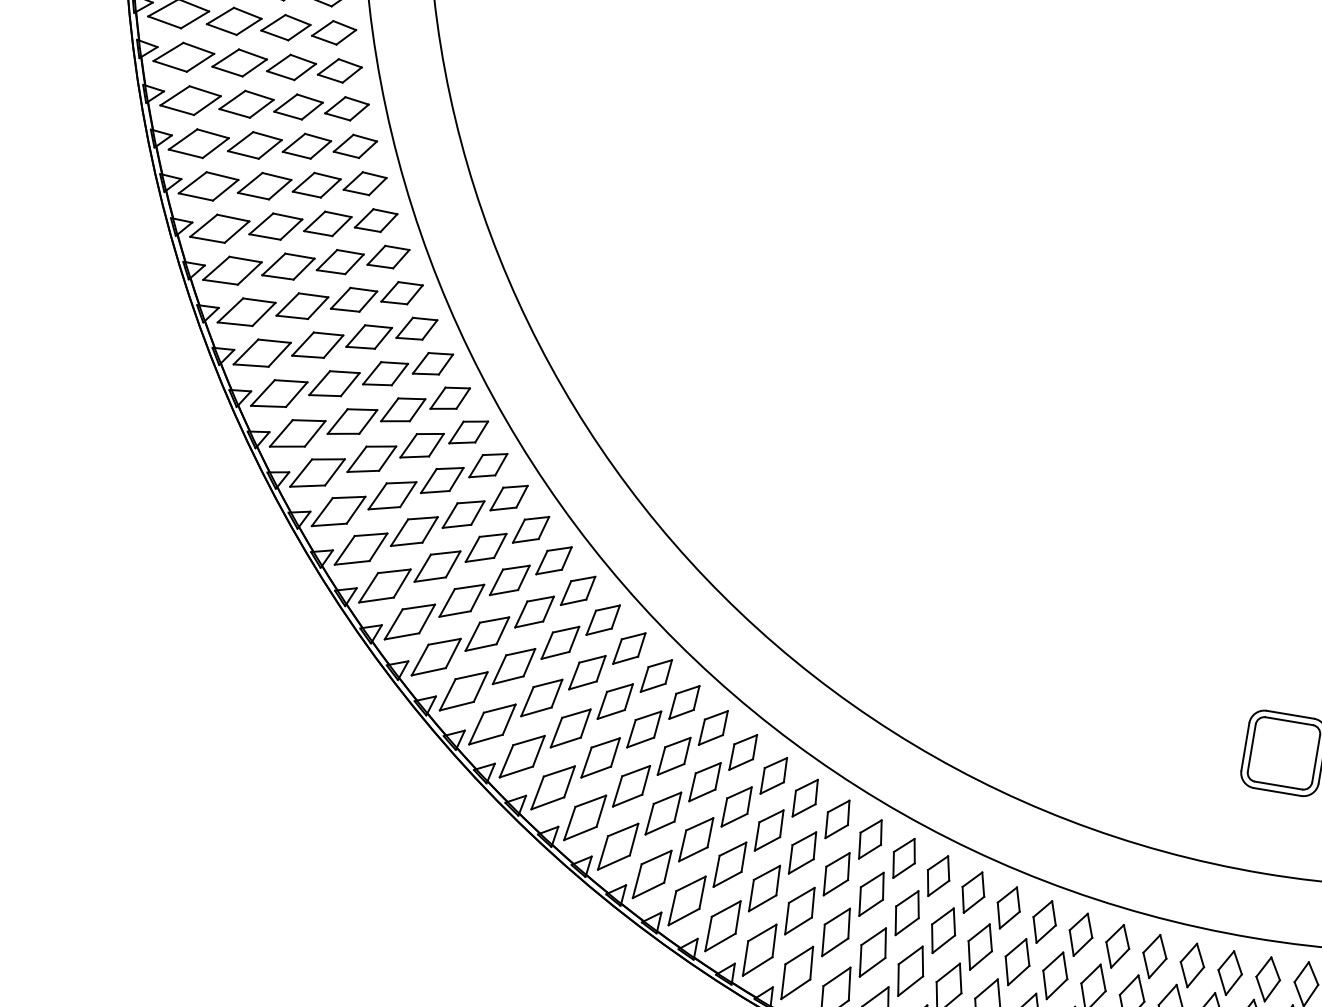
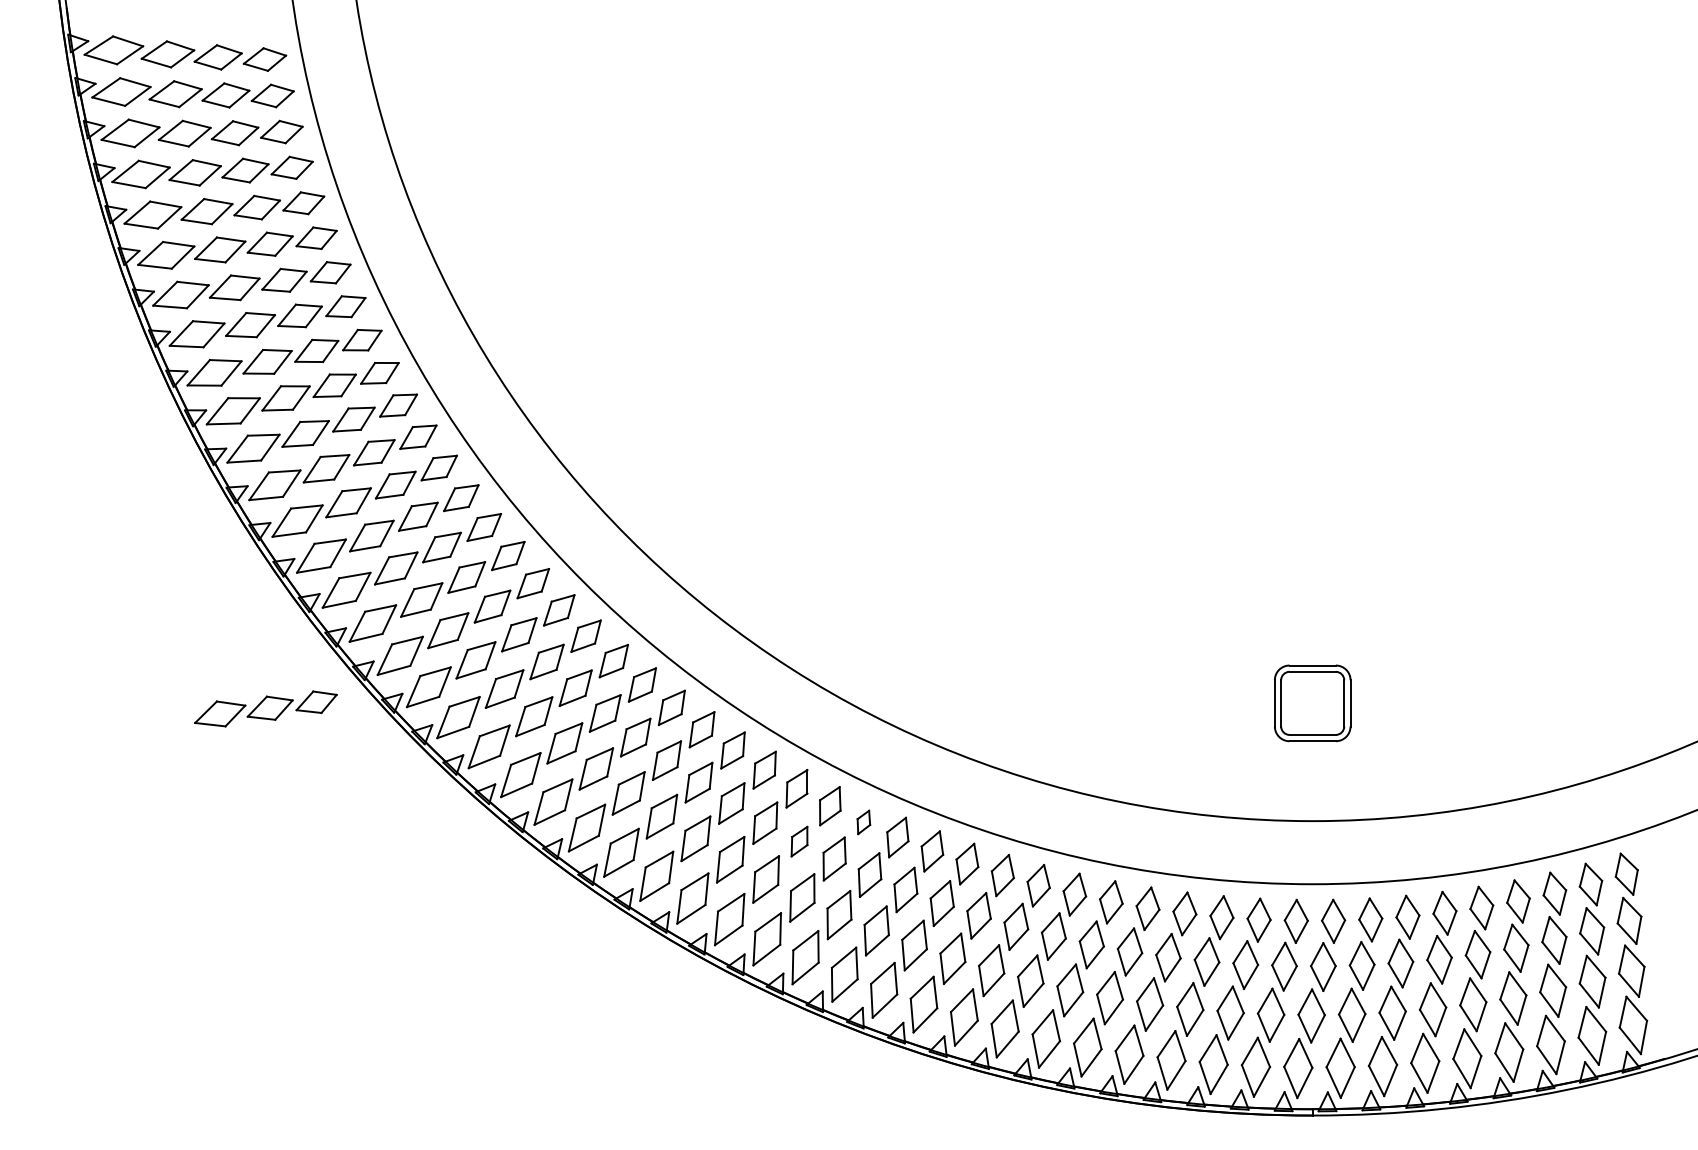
part: (214, 579) -> (265, 708), added
part: (805, 798) -> (863, 822), size x0.6
part: (736, 806) -> (799, 841), size x0.7

